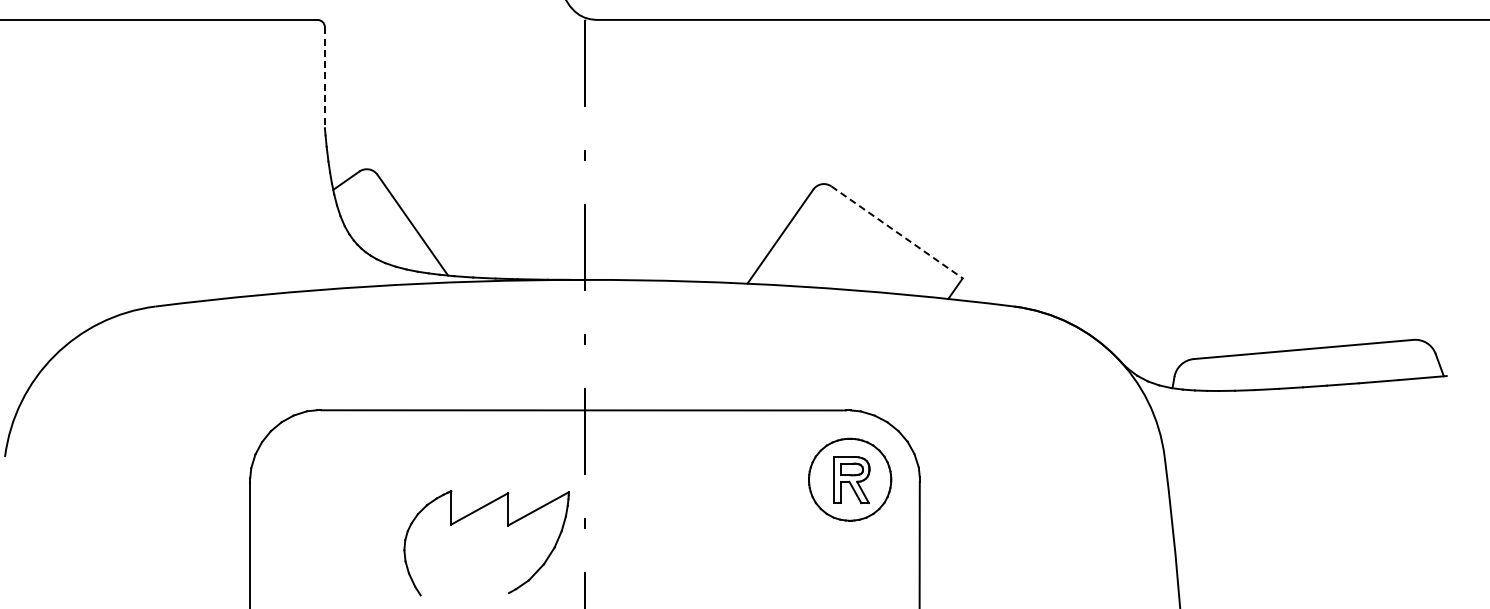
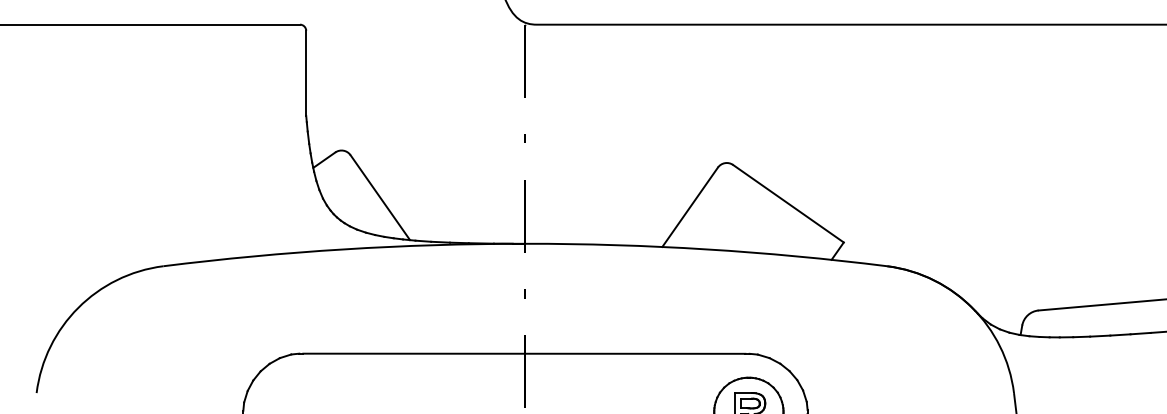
line: (324, 78) -> (305, 74), dashed -> solid
line: (897, 232) -> (788, 203), dashed -> solid

